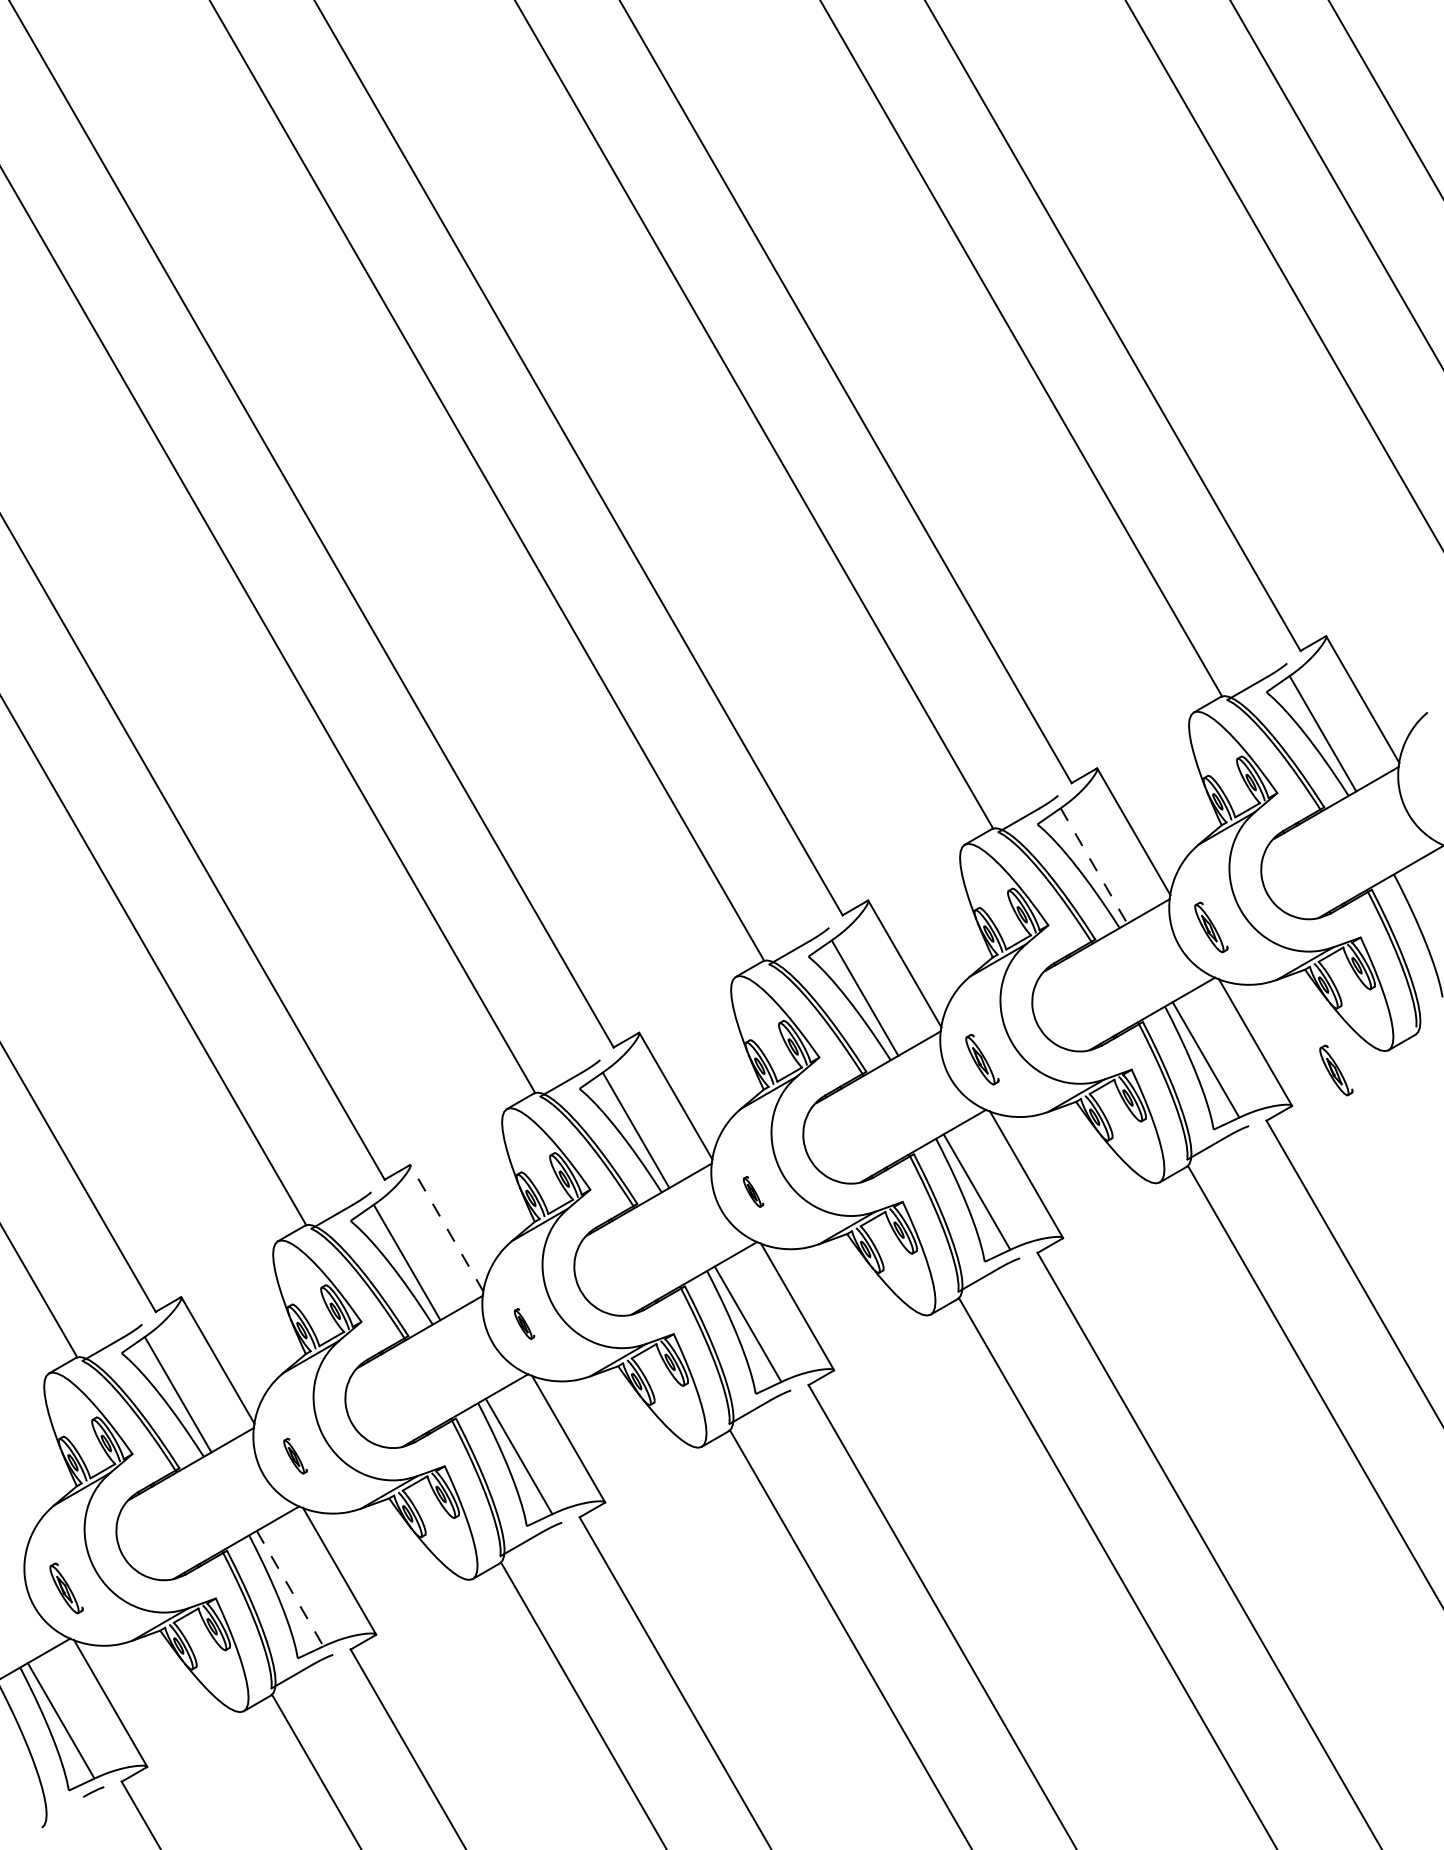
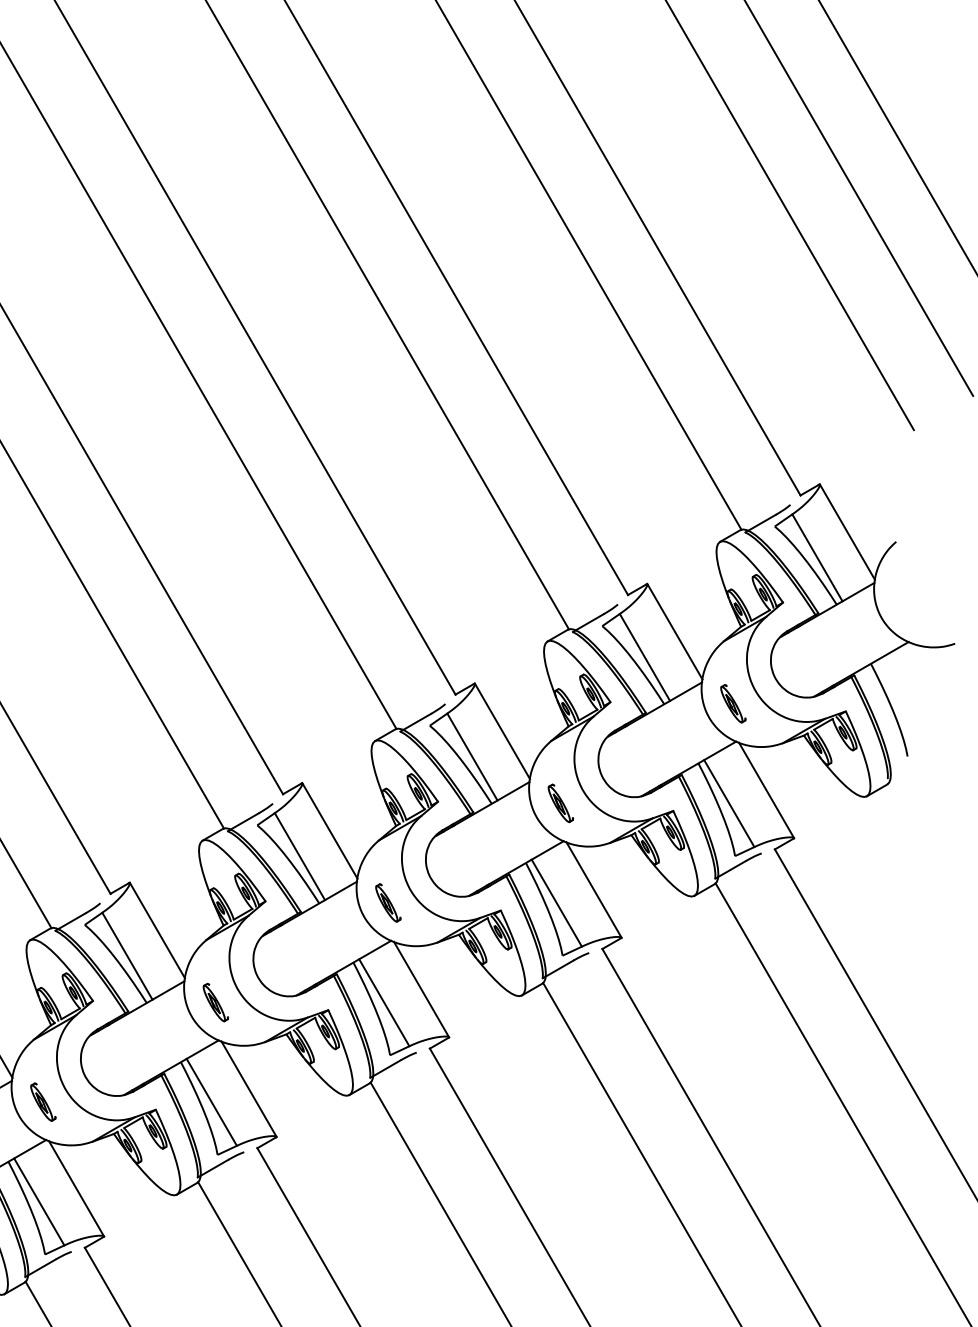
line: (1094, 865) -> (645, 657), dashed -> solid
part: (1336, 1070) -> (827, 811), removed
part: (753, 1191) -> (388, 902), size x1.67
line: (446, 1227) -> (157, 929), dashed -> solid
part: (524, 1323) -> (215, 1002), size x1.67
part: (295, 1455) -> (43, 1101), size x1.43
line: (290, 1588) -> (39, 1201), dashed -> solid

